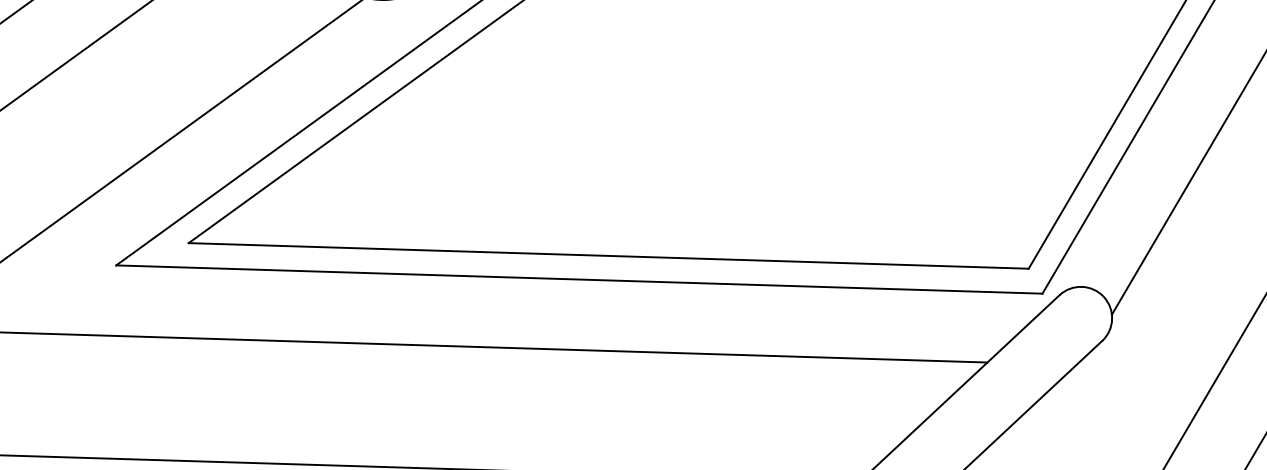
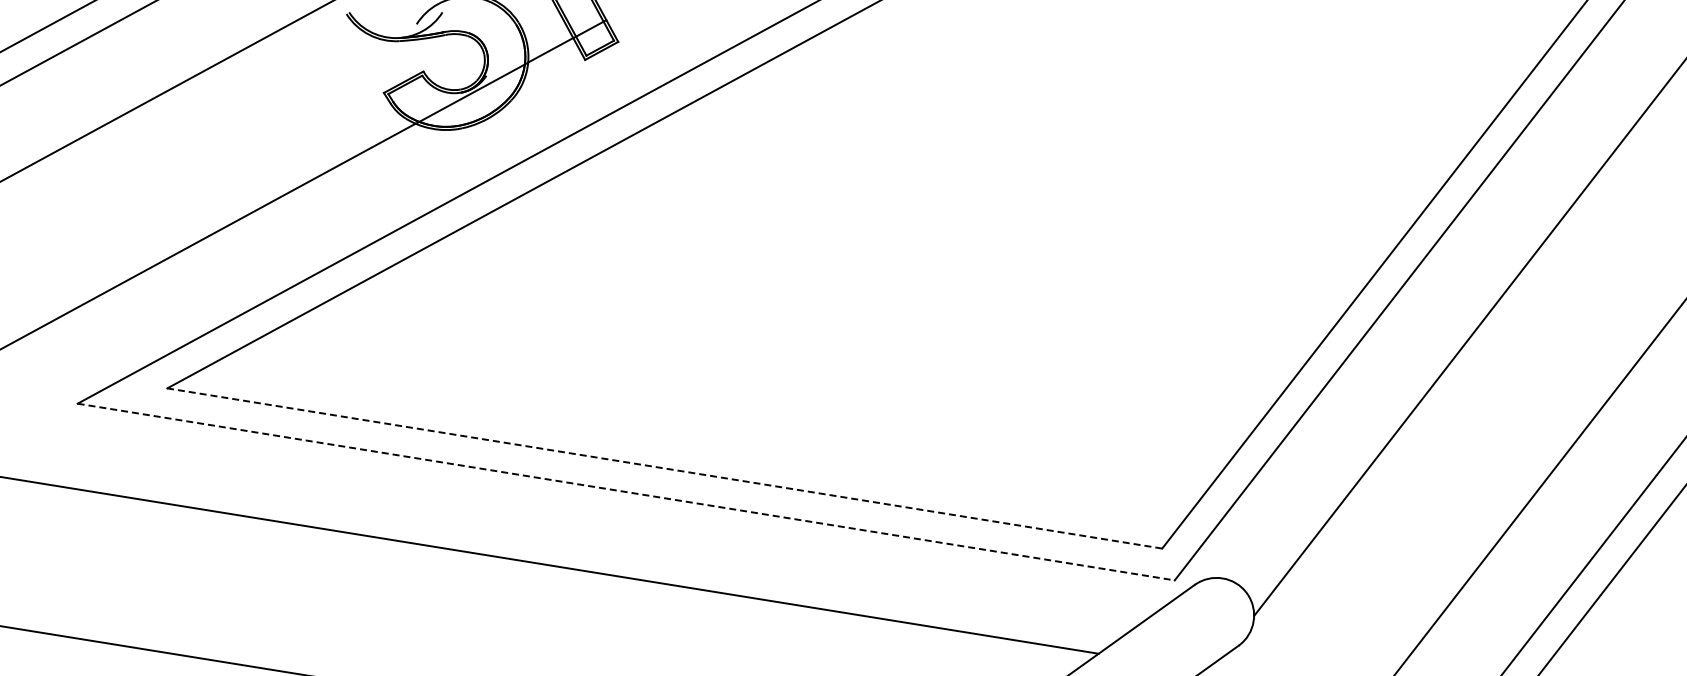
line: (608, 255) -> (664, 468), solid -> dashed
line: (579, 279) -> (626, 492), solid -> dashed

